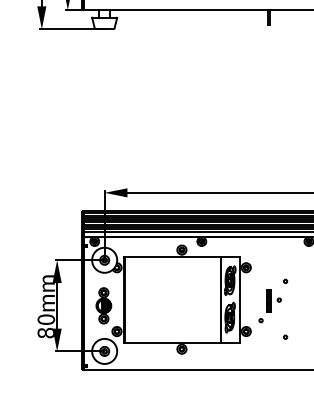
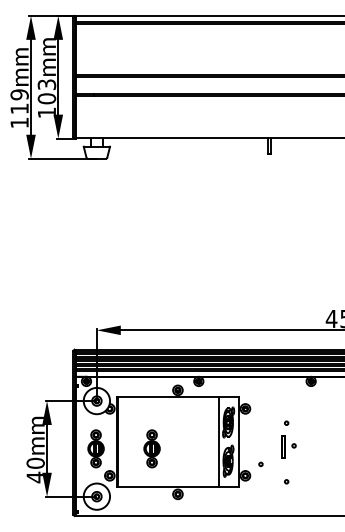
part: (273, 300) -> (288, 446), moved
part: (156, 305) -> (151, 448), added
text: (45, 333) -> (34, 477), 80 -> 40

